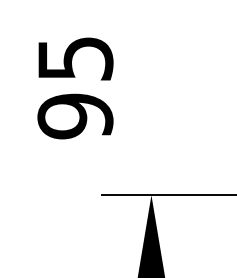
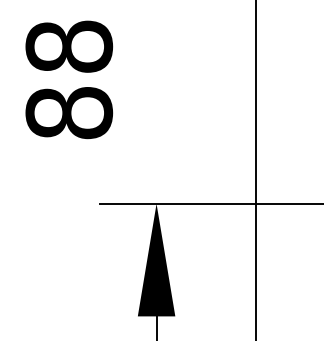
text: (75, 87) -> (69, 79), 95 -> 88

